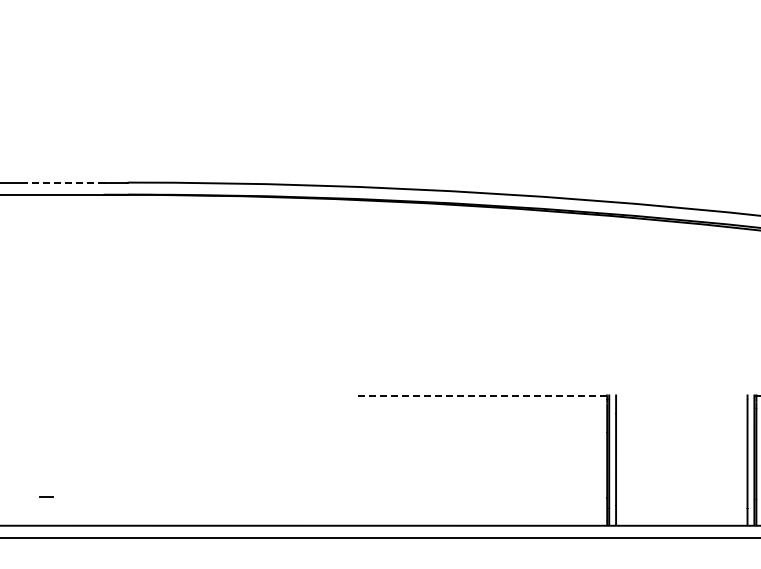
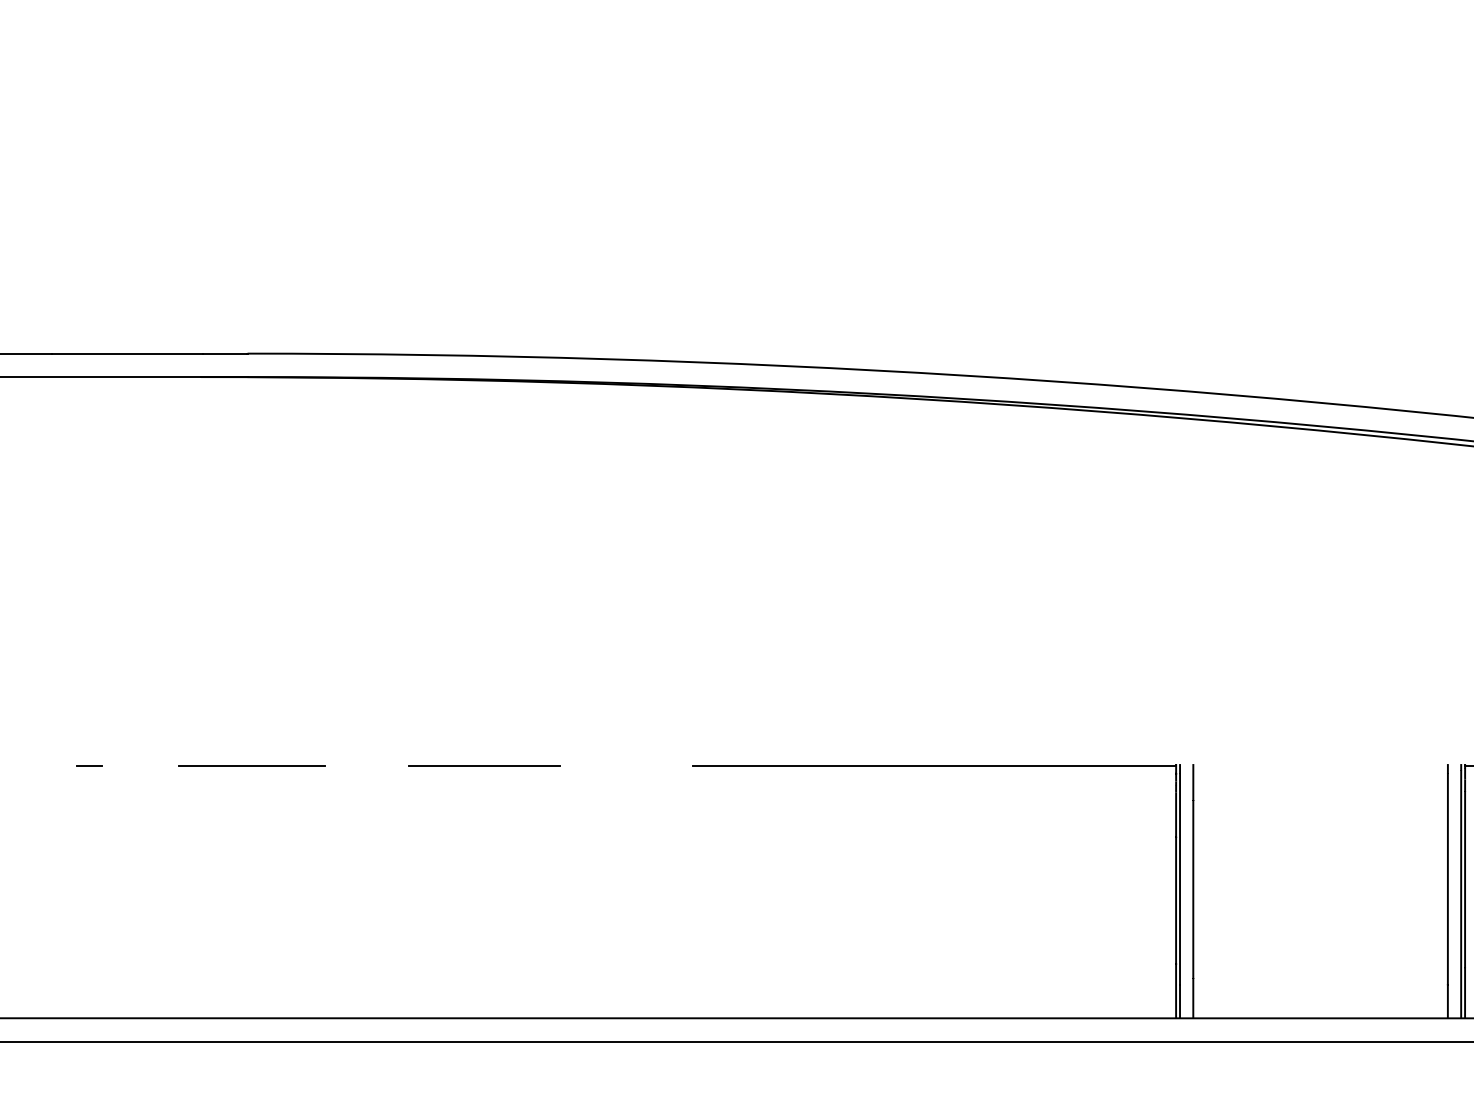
line: (65, 182) -> (126, 353), dashed -> solid
line: (129, 395) -> (250, 765), added
line: (250, 395) -> (485, 765), added
line: (482, 395) -> (934, 765), dashed -> solid
line: (46, 496) -> (90, 765), moved

